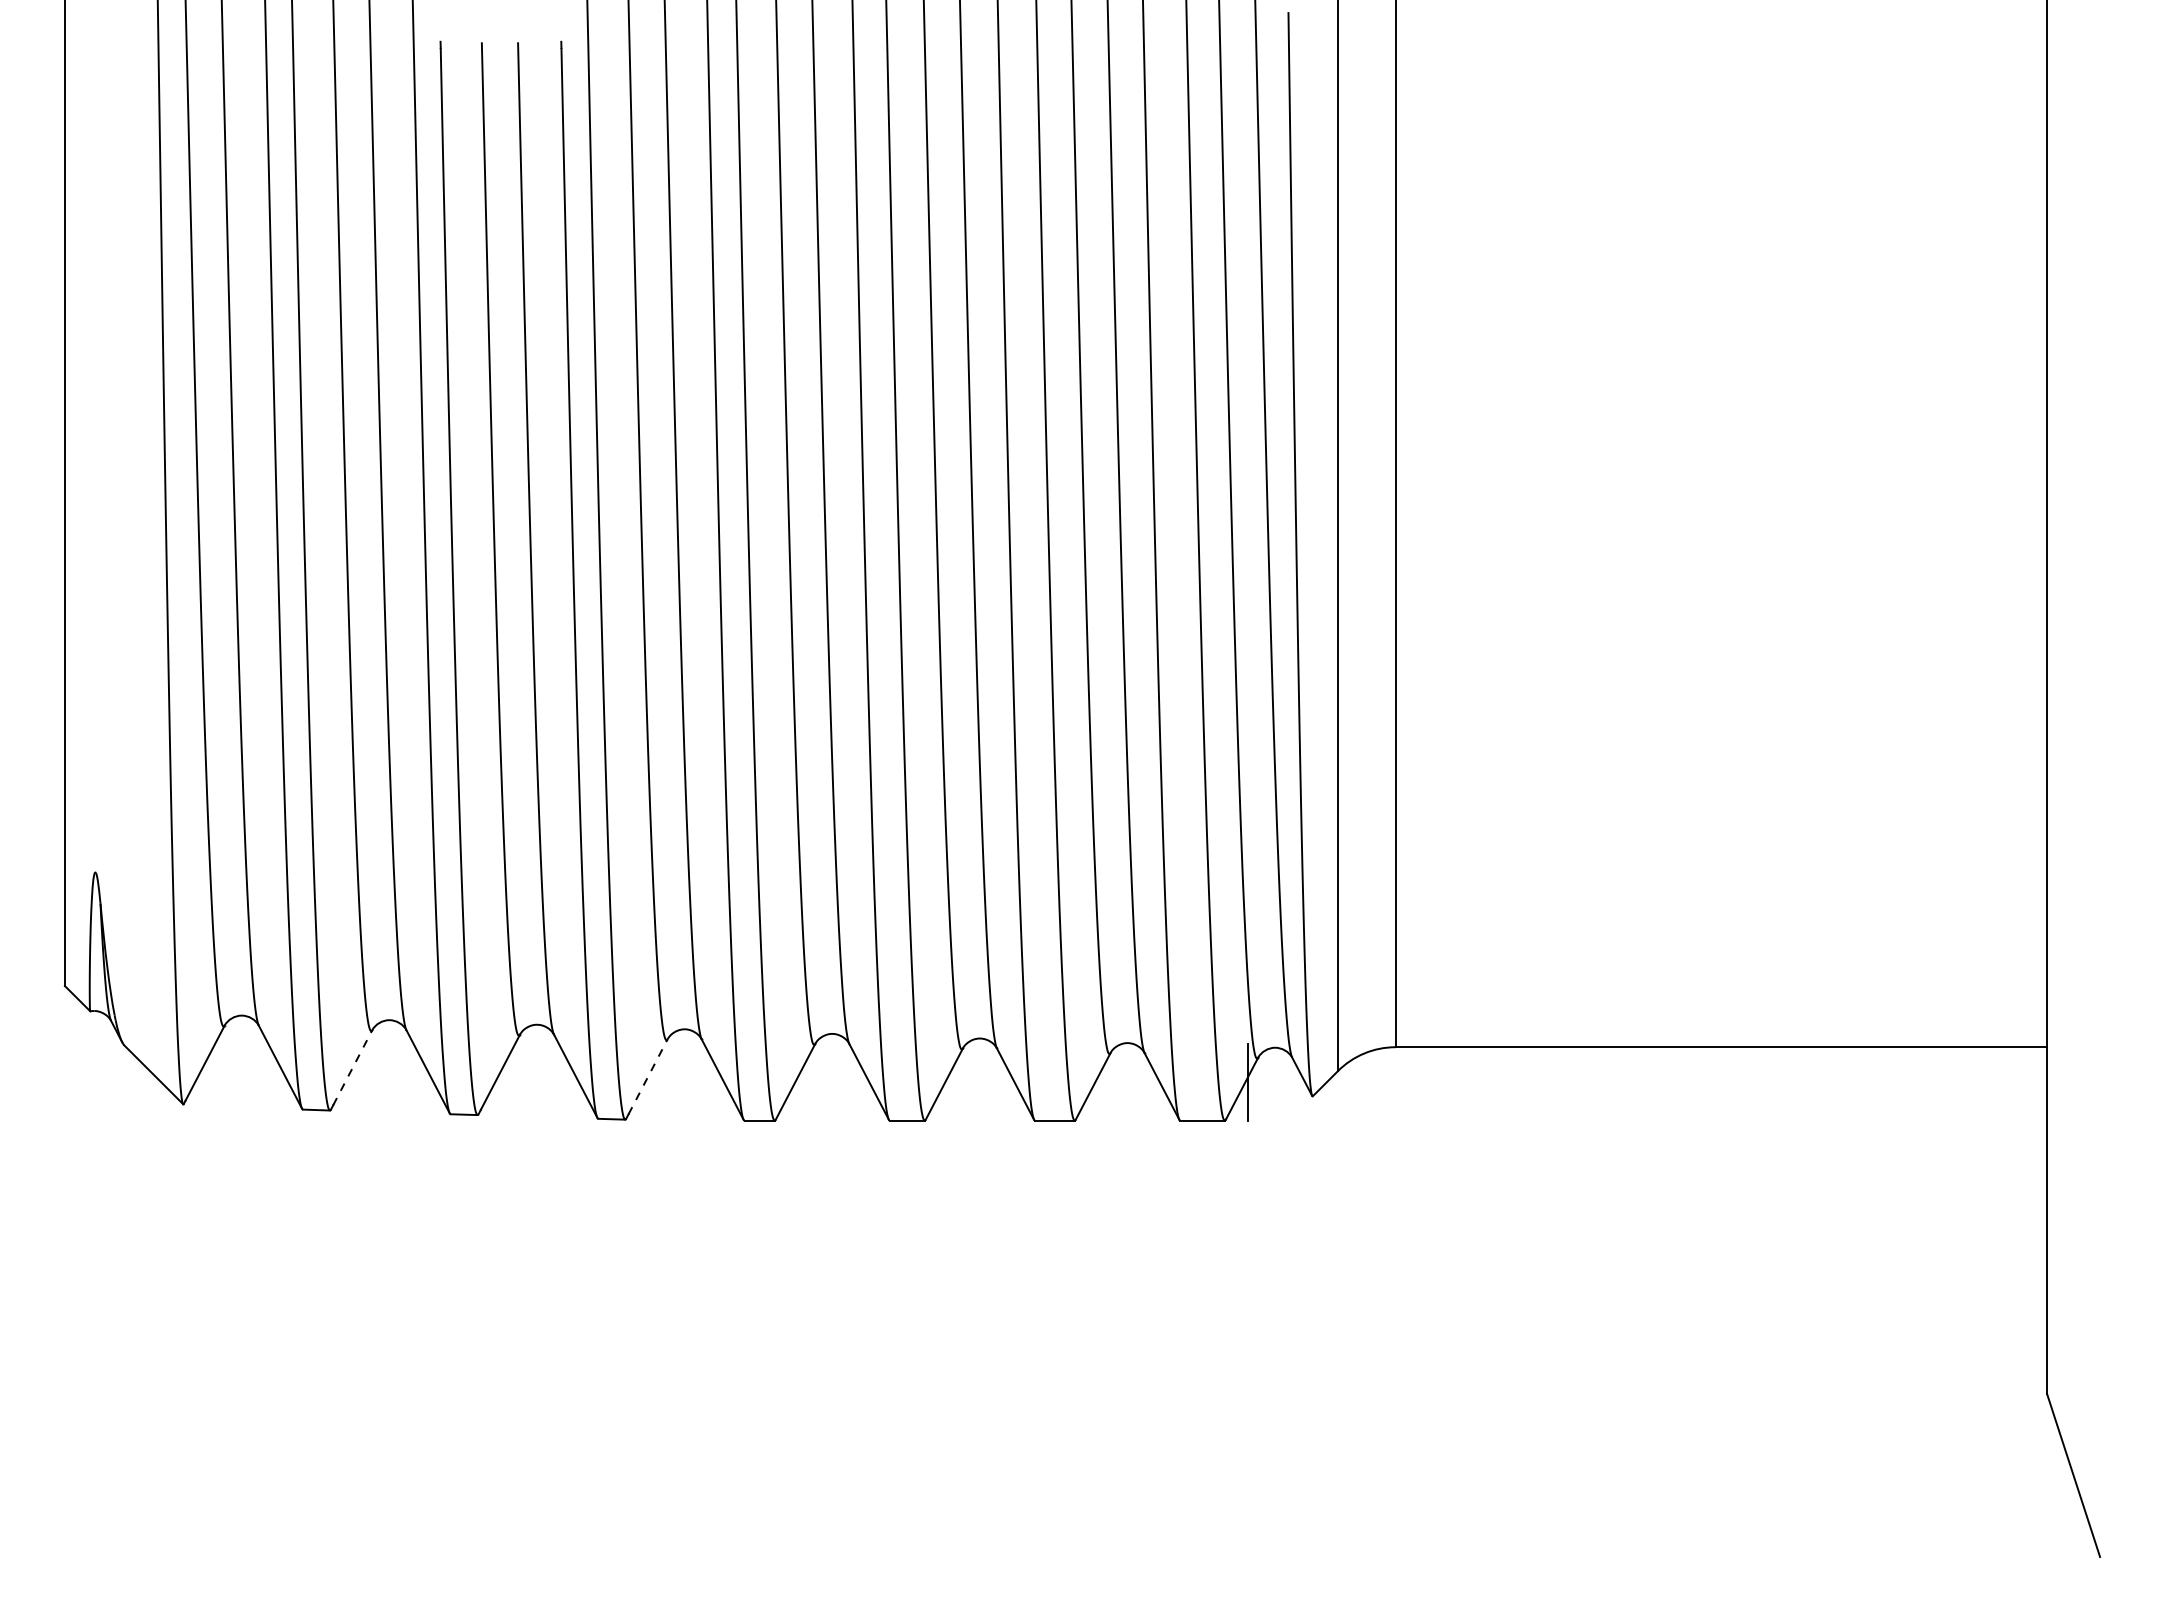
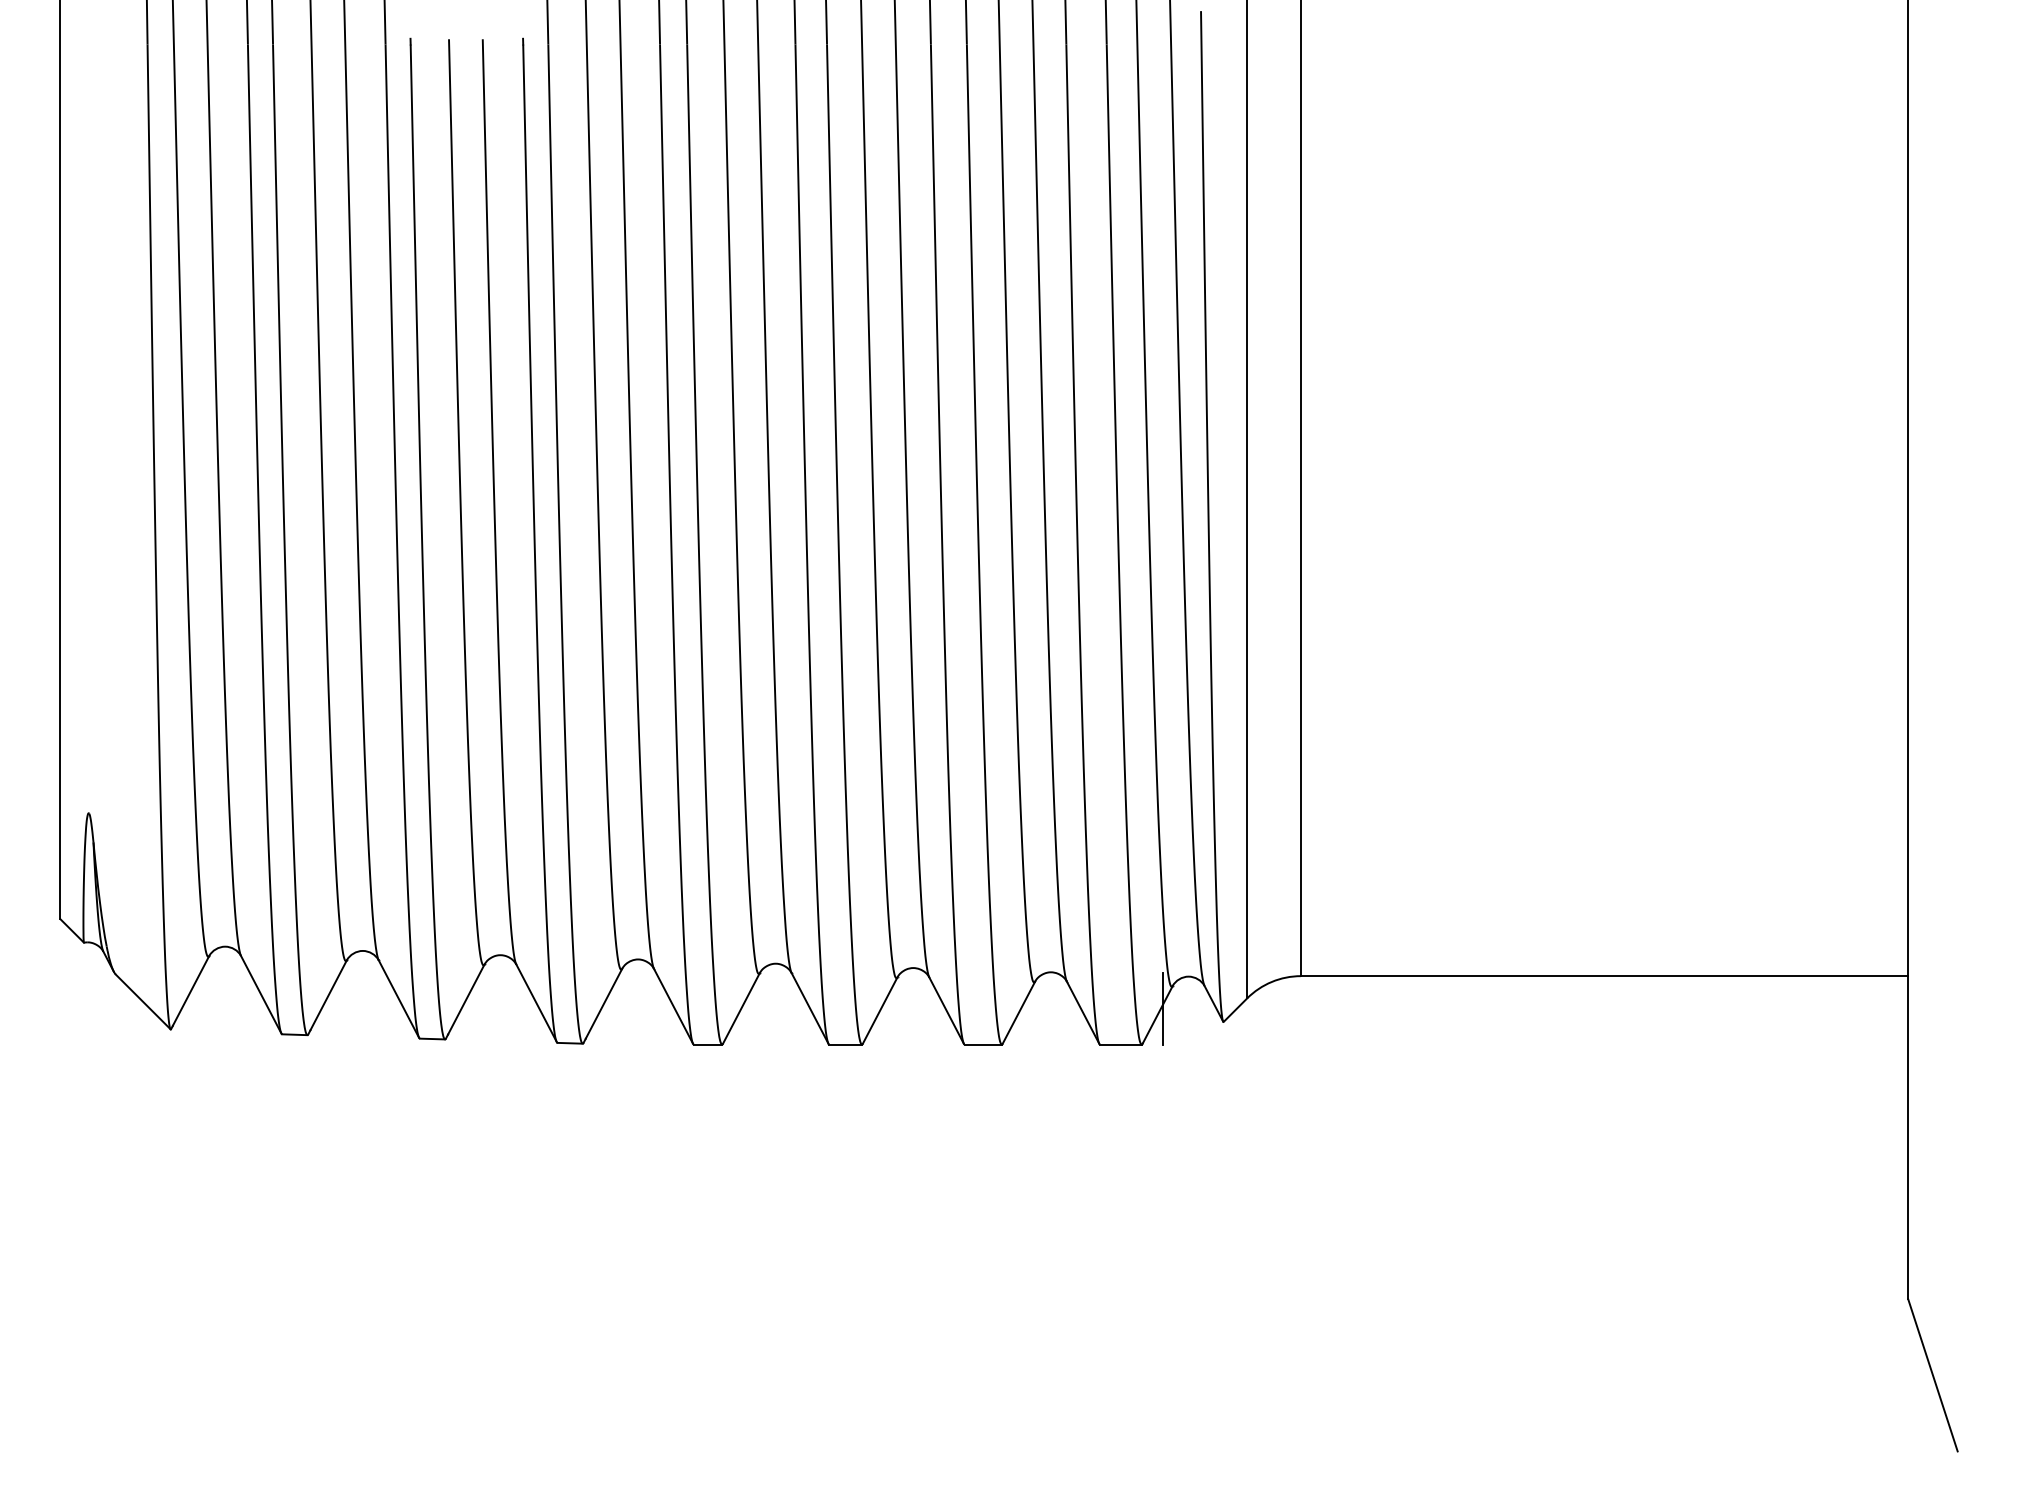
line: (353, 1067) -> (329, 995), dashed -> solid
line: (648, 1076) -> (604, 1003), dashed -> solid

